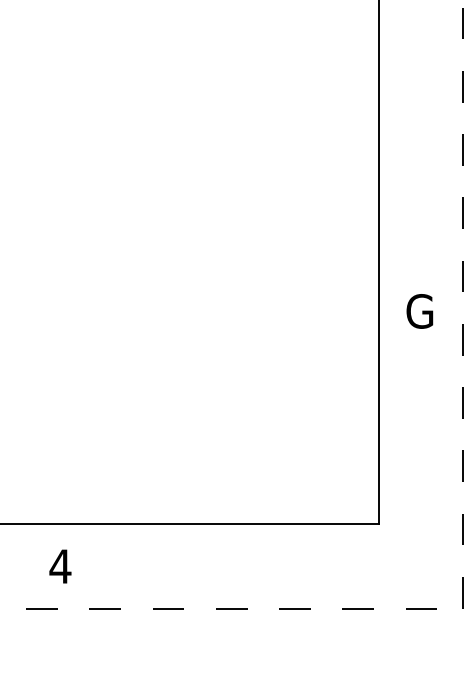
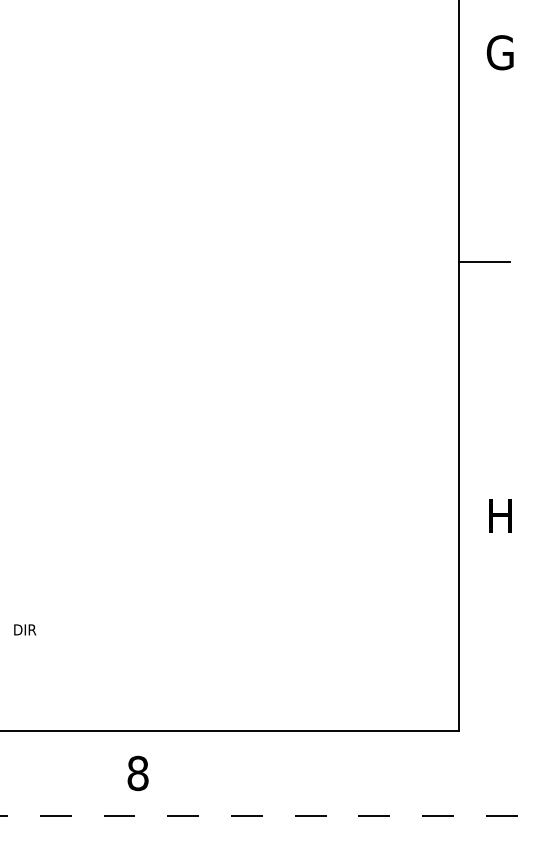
line: (403, 58) -> (483, 261), added
text: (419, 310) -> (499, 515), G -> H
text: (59, 566) -> (137, 773), 4 -> 8

